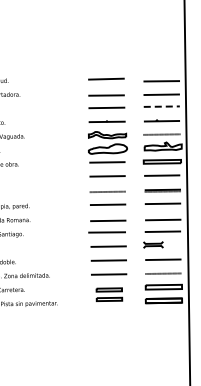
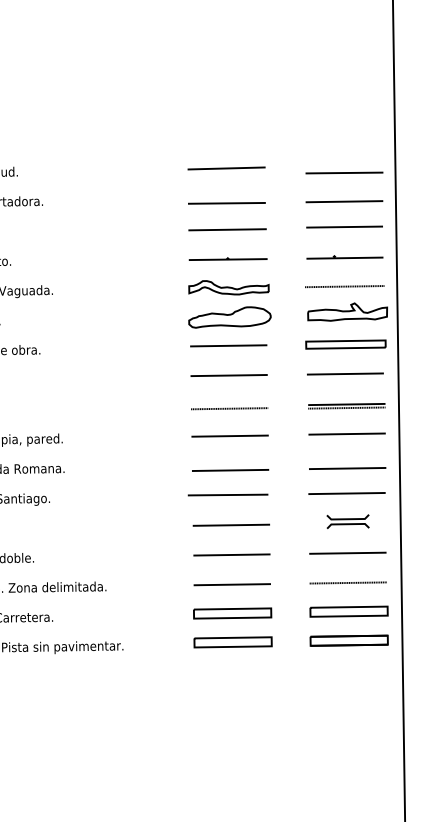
line: (162, 106) -> (346, 226), dashed -> solid
part: (153, 244) -> (348, 520), moved
part: (109, 294) -> (233, 627), size x1.43

